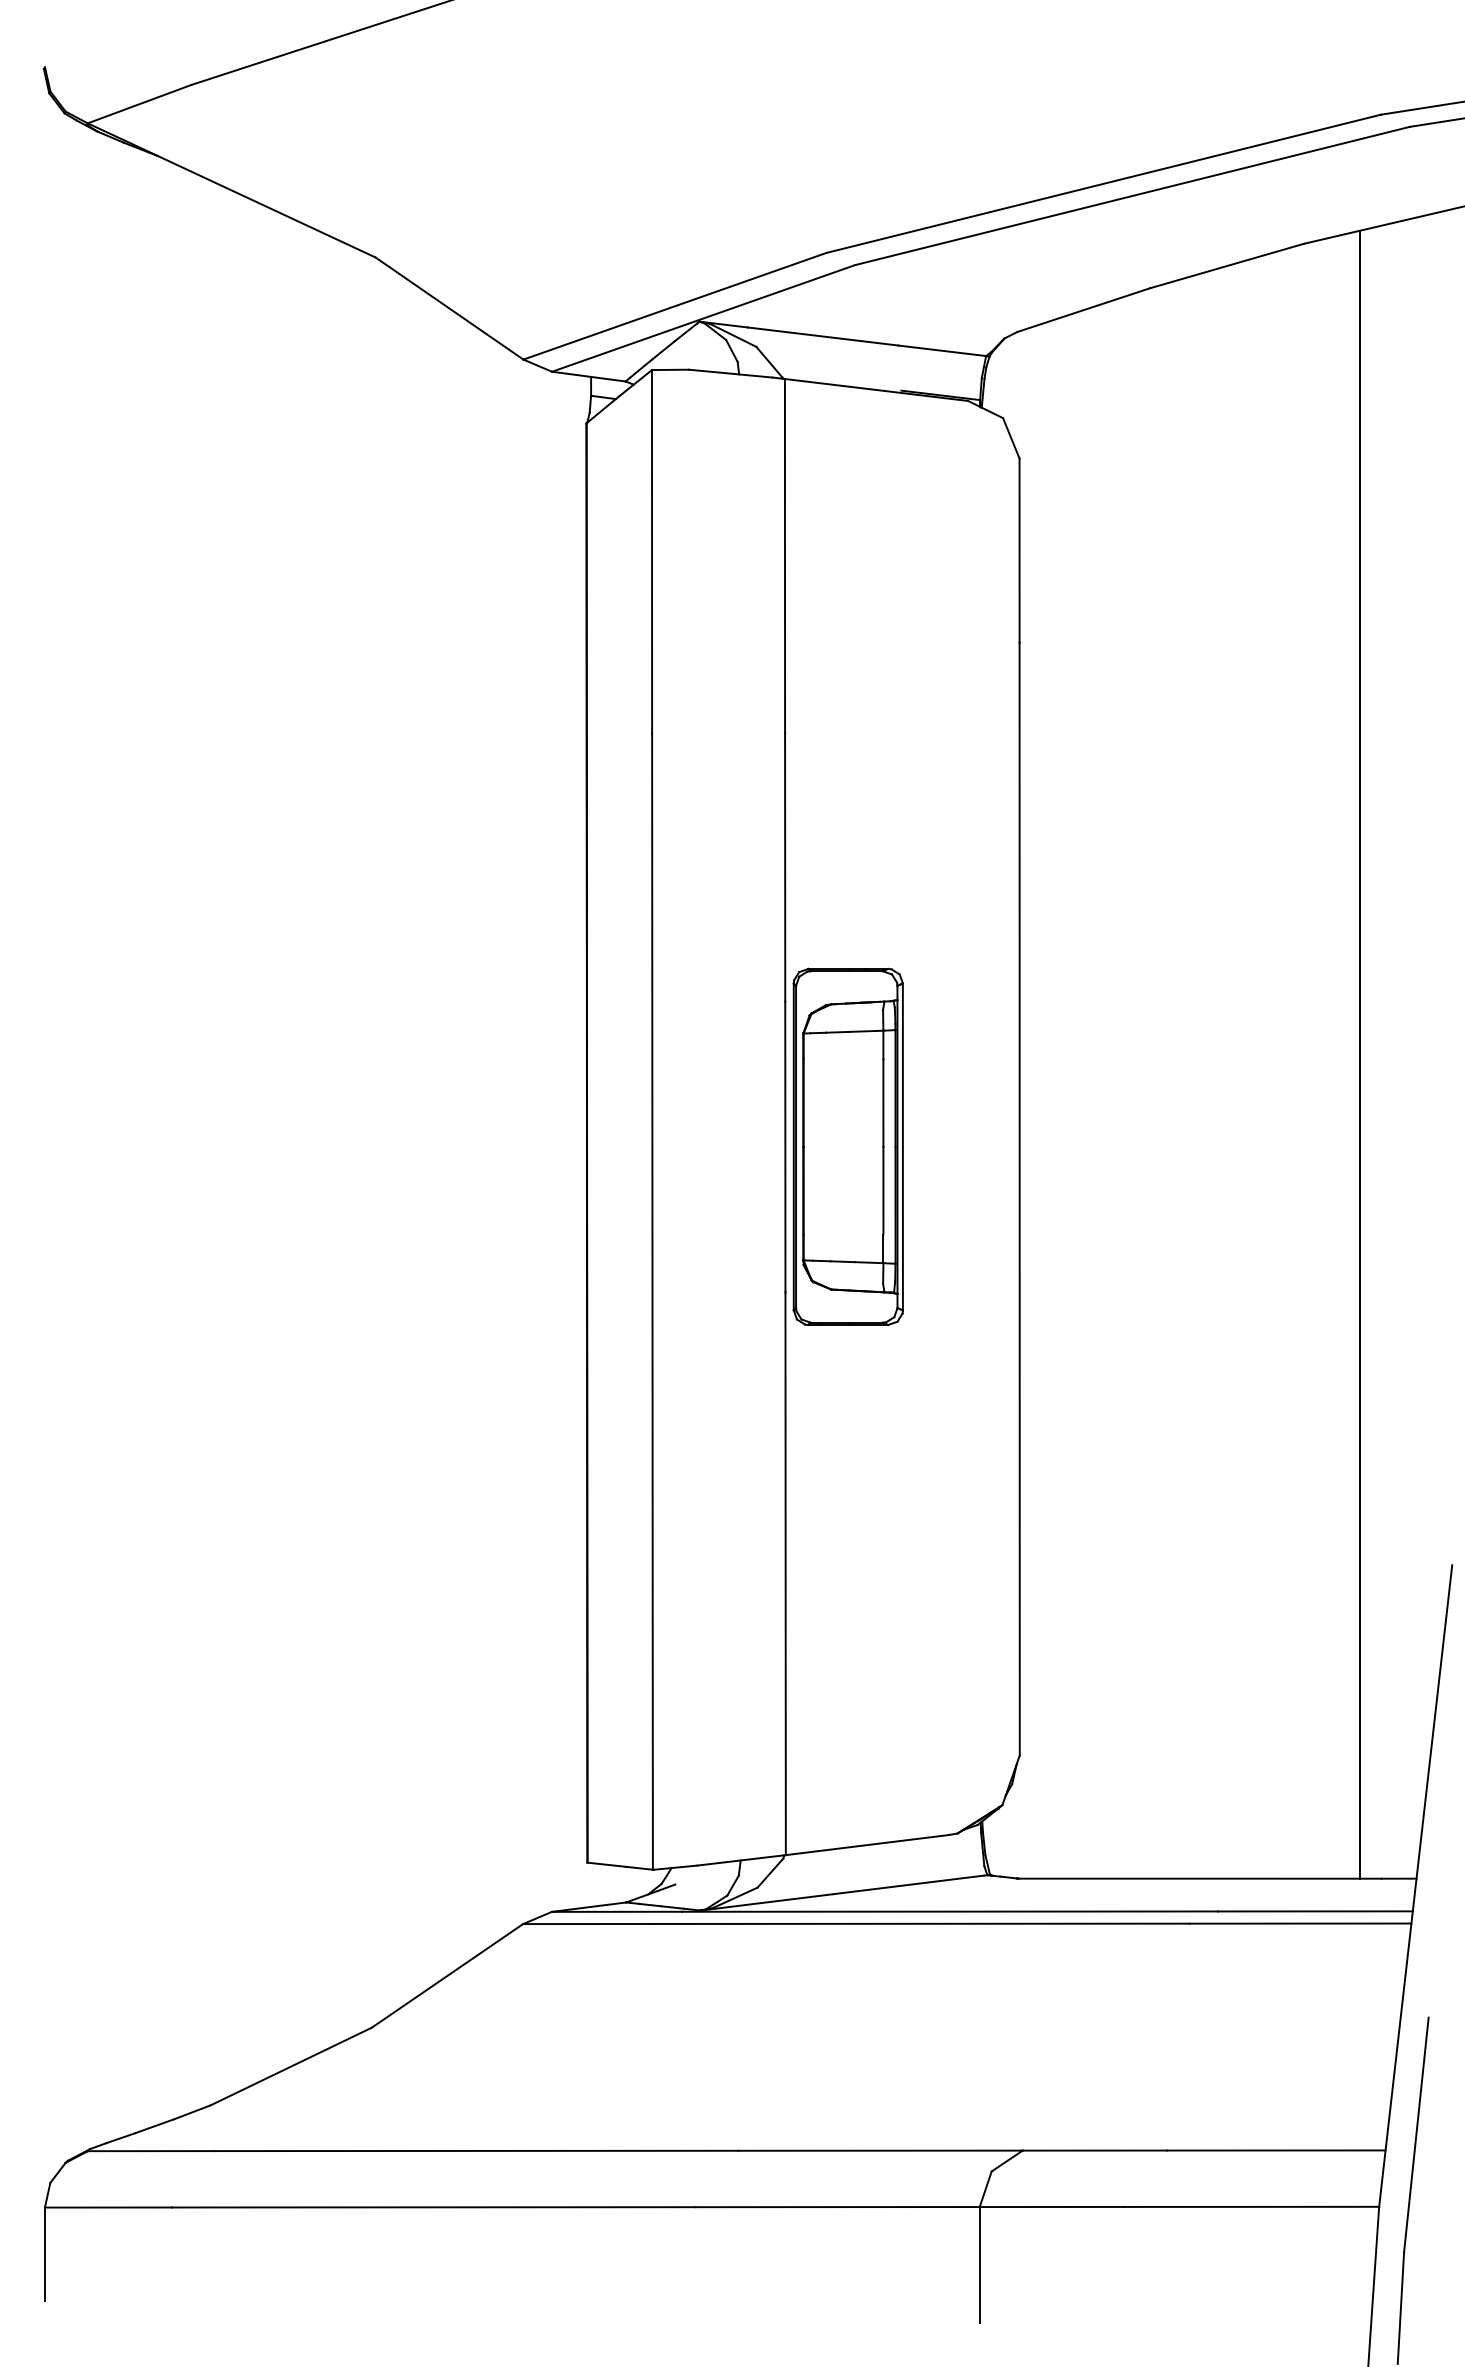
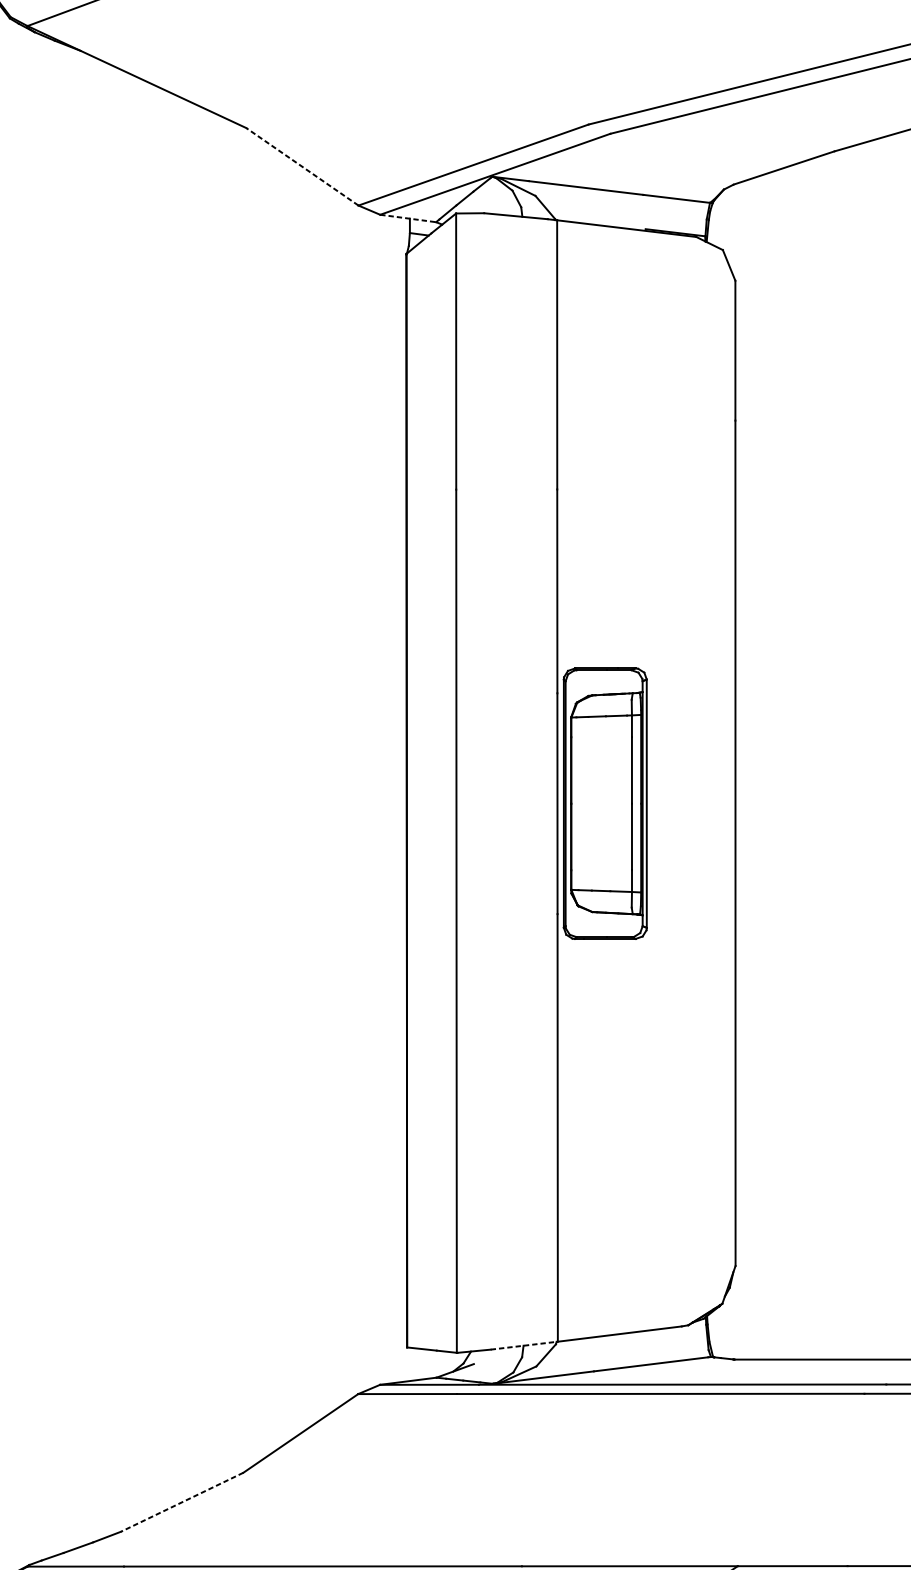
line: (449, 308) -> (302, 166), solid -> dashed
line: (589, 376) -> (408, 218), solid -> dashed
line: (741, 1860) -> (524, 1345), solid -> dashed
line: (290, 2066) -> (181, 1502), solid -> dashed

